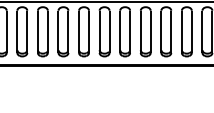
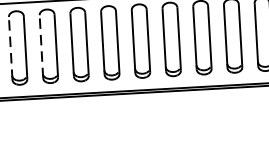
line: (58, 31) -> (10, 47), solid -> dashed
line: (79, 31) -> (42, 46), solid -> dashed

